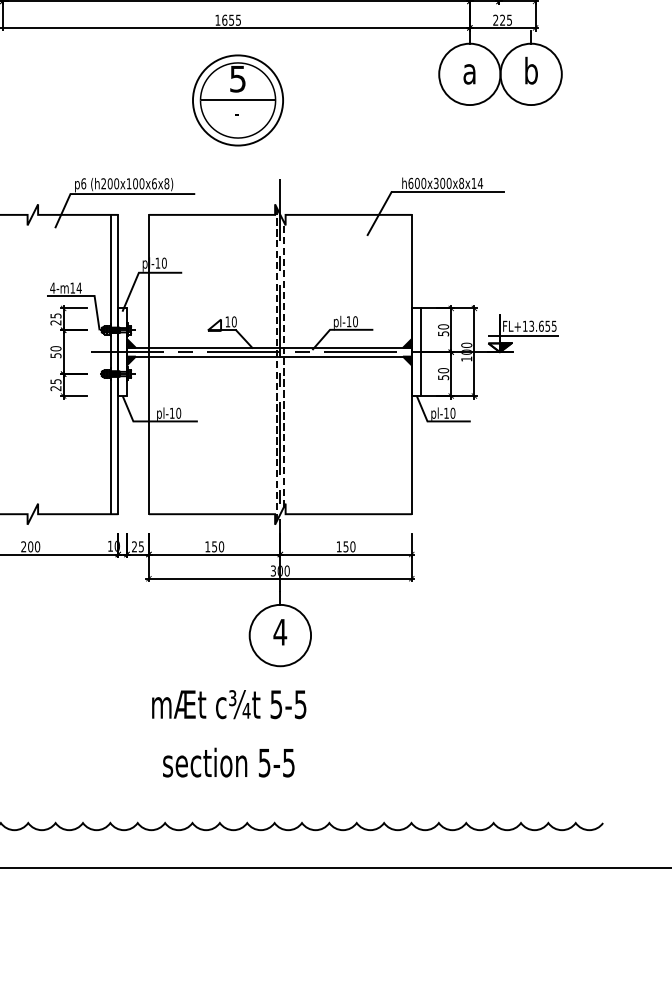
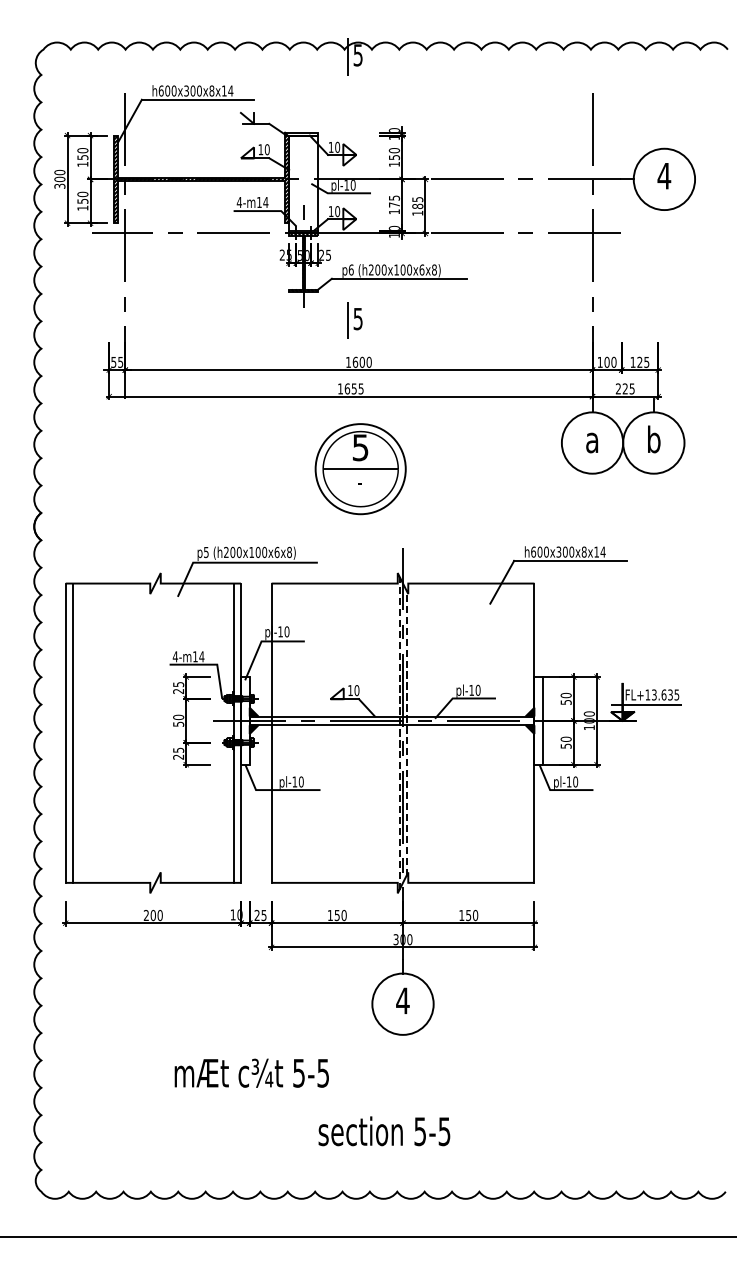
text: (83, 183) -> (206, 552), p6 -> p5
text: (547, 325) -> (670, 694), FL+13.655 -> FL+13.635
text: (228, 703) -> (251, 1072), moved
text: (228, 762) -> (384, 1131), moved

